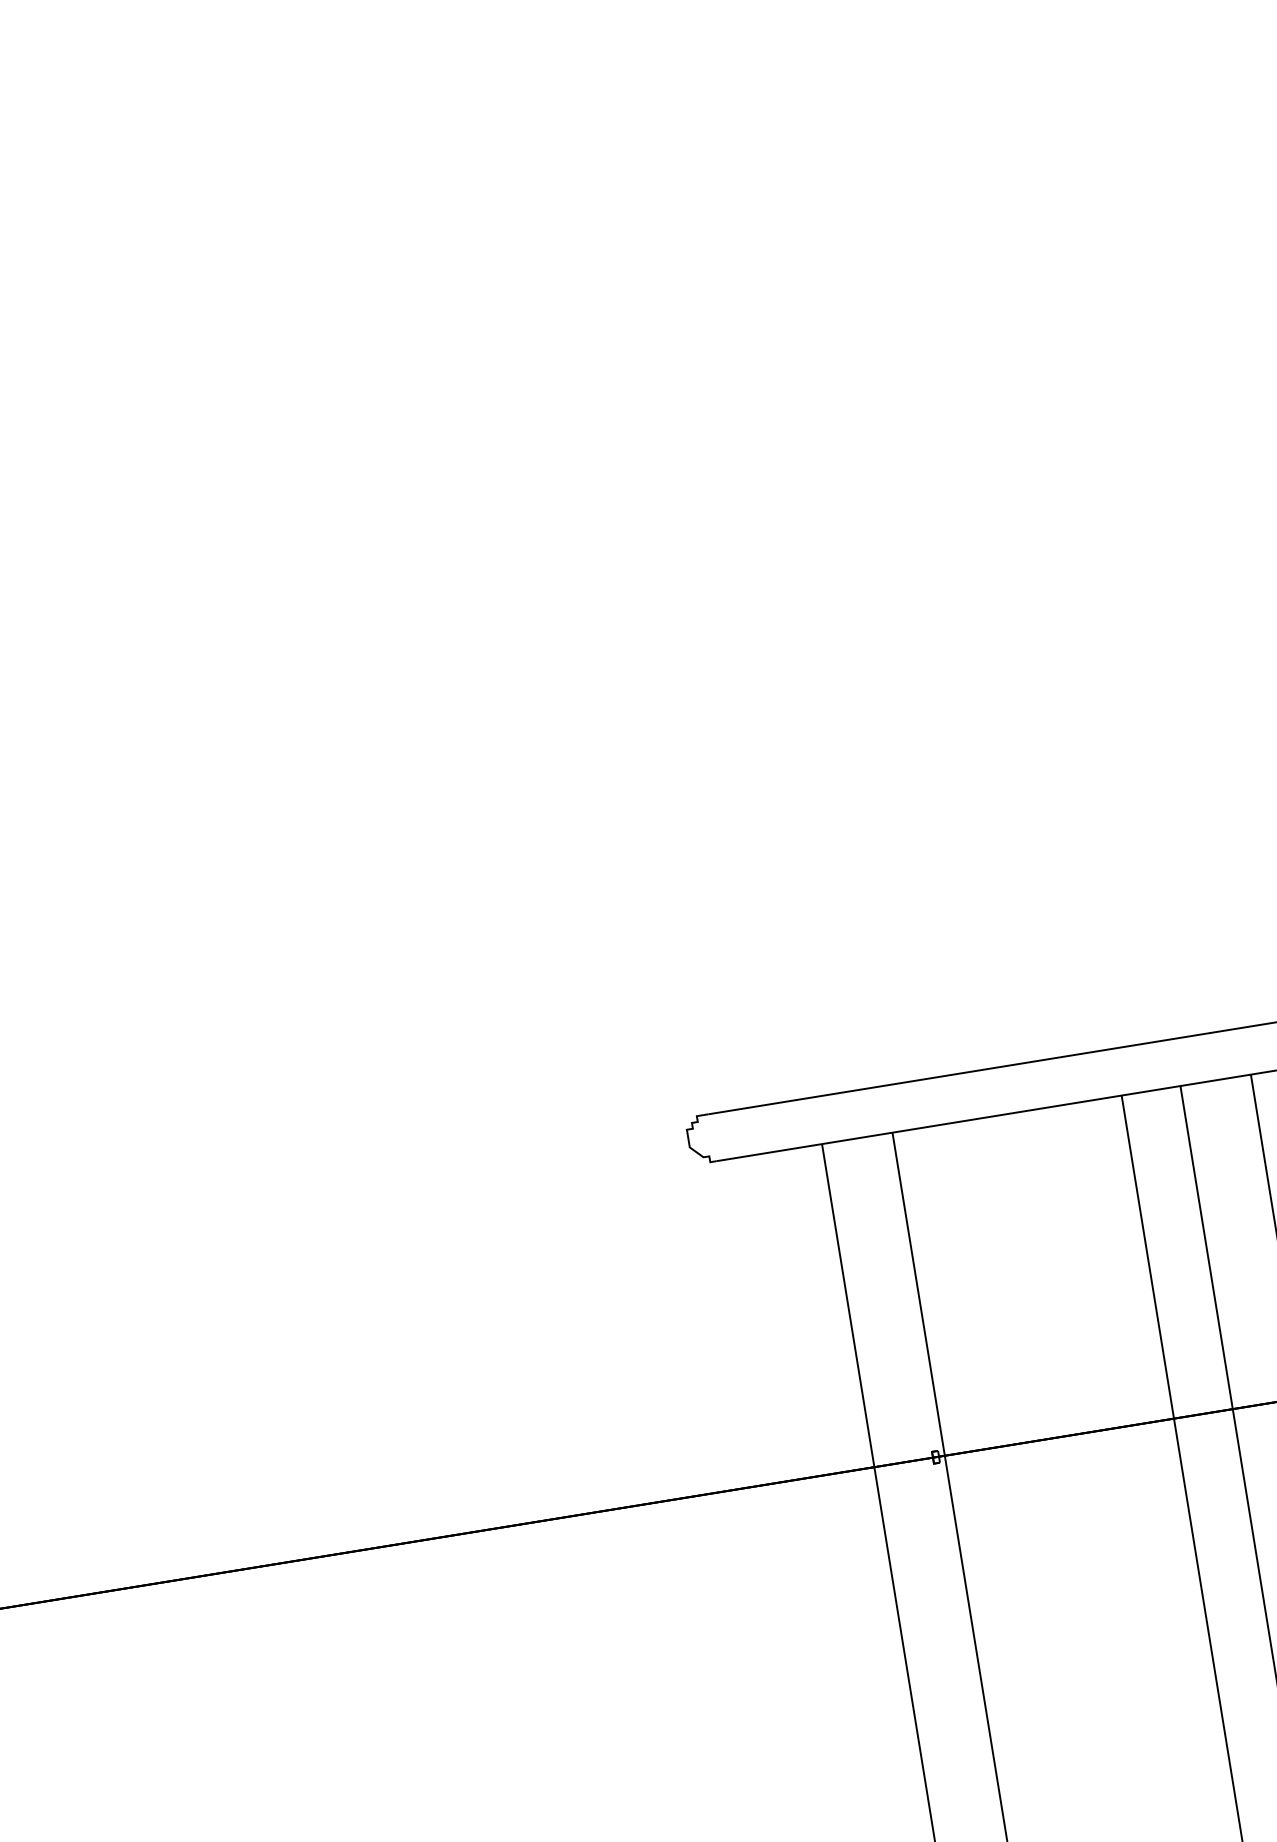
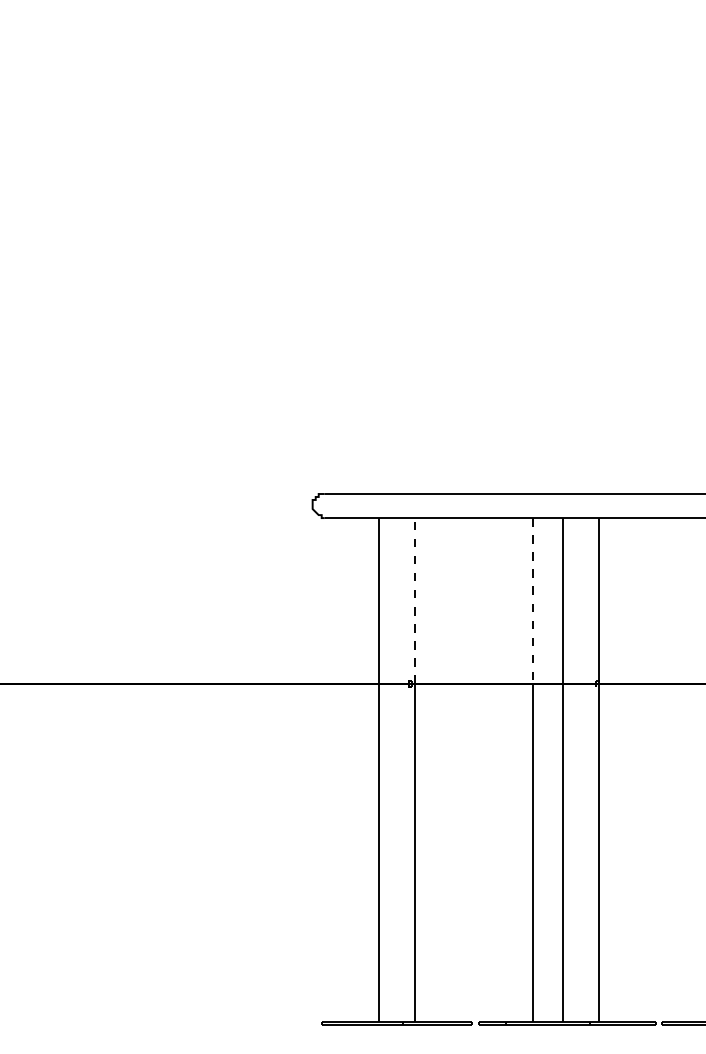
line: (1147, 1258) -> (532, 601), solid -> dashed
line: (919, 1295) -> (415, 601), solid -> dashed

